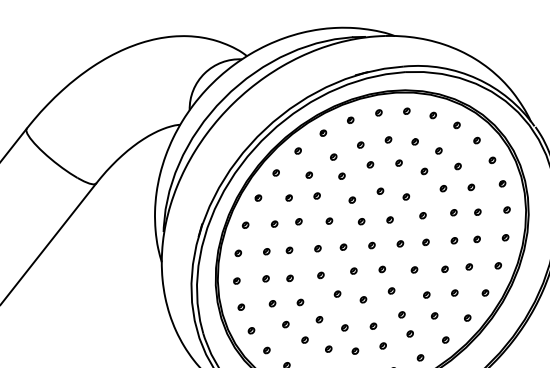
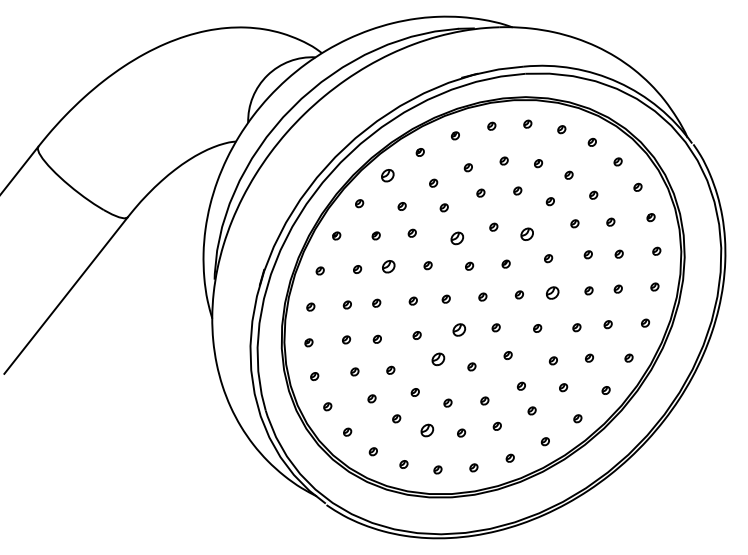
part: (297, 150) -> (387, 174), size x1.6
part: (405, 196) -> (526, 234), size x1.6
part: (352, 200) -> (457, 238), size x1.6
part: (298, 221) -> (388, 265), size x1.6
part: (425, 242) -> (551, 292), size x1.6
part: (353, 270) -> (459, 329), size x1.6
part: (337, 294) -> (438, 359), size x1.6
part: (328, 349) -> (426, 430), size x1.6

